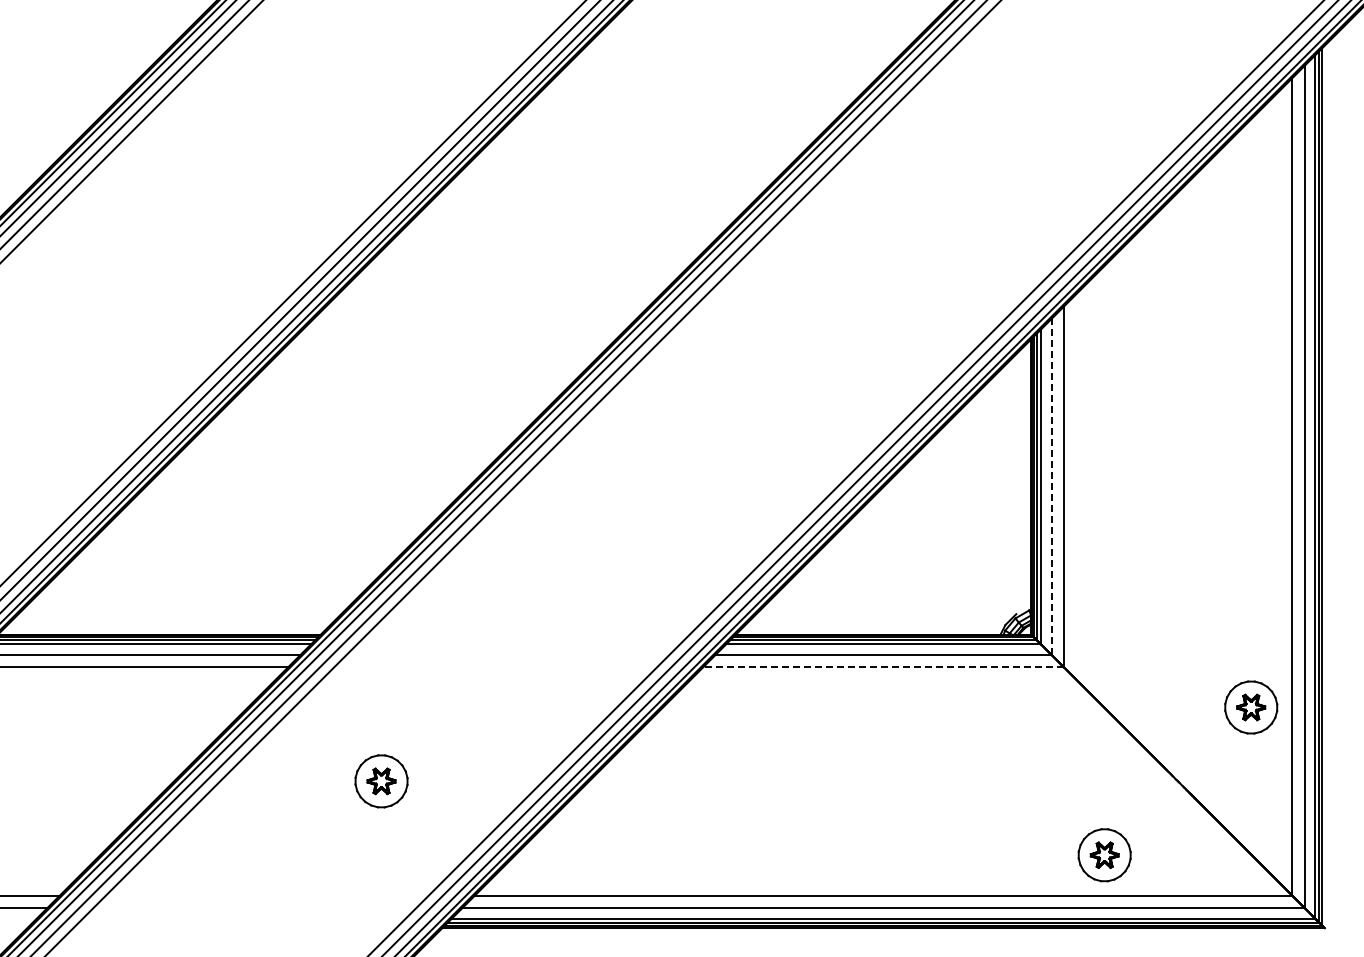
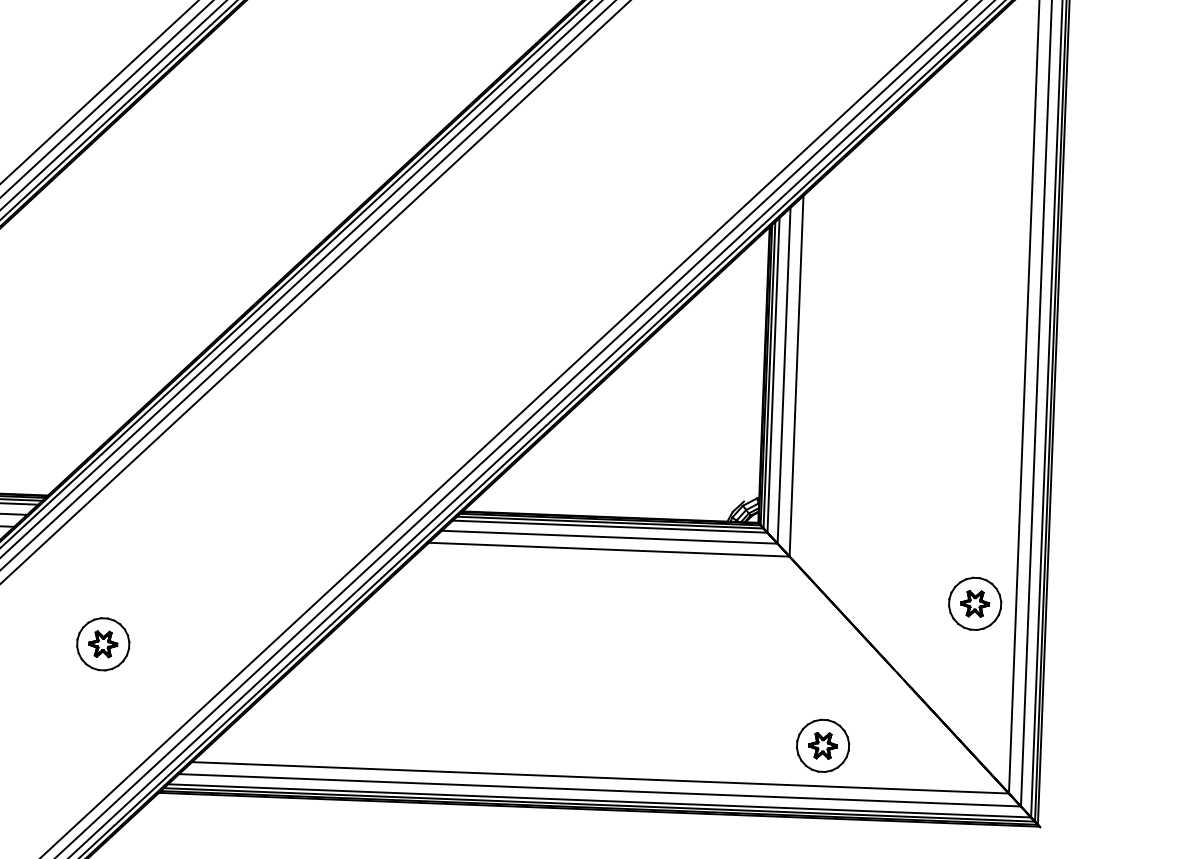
line: (1051, 486) -> (784, 375), dashed -> solid
line: (883, 667) -> (609, 549), dashed -> solid

